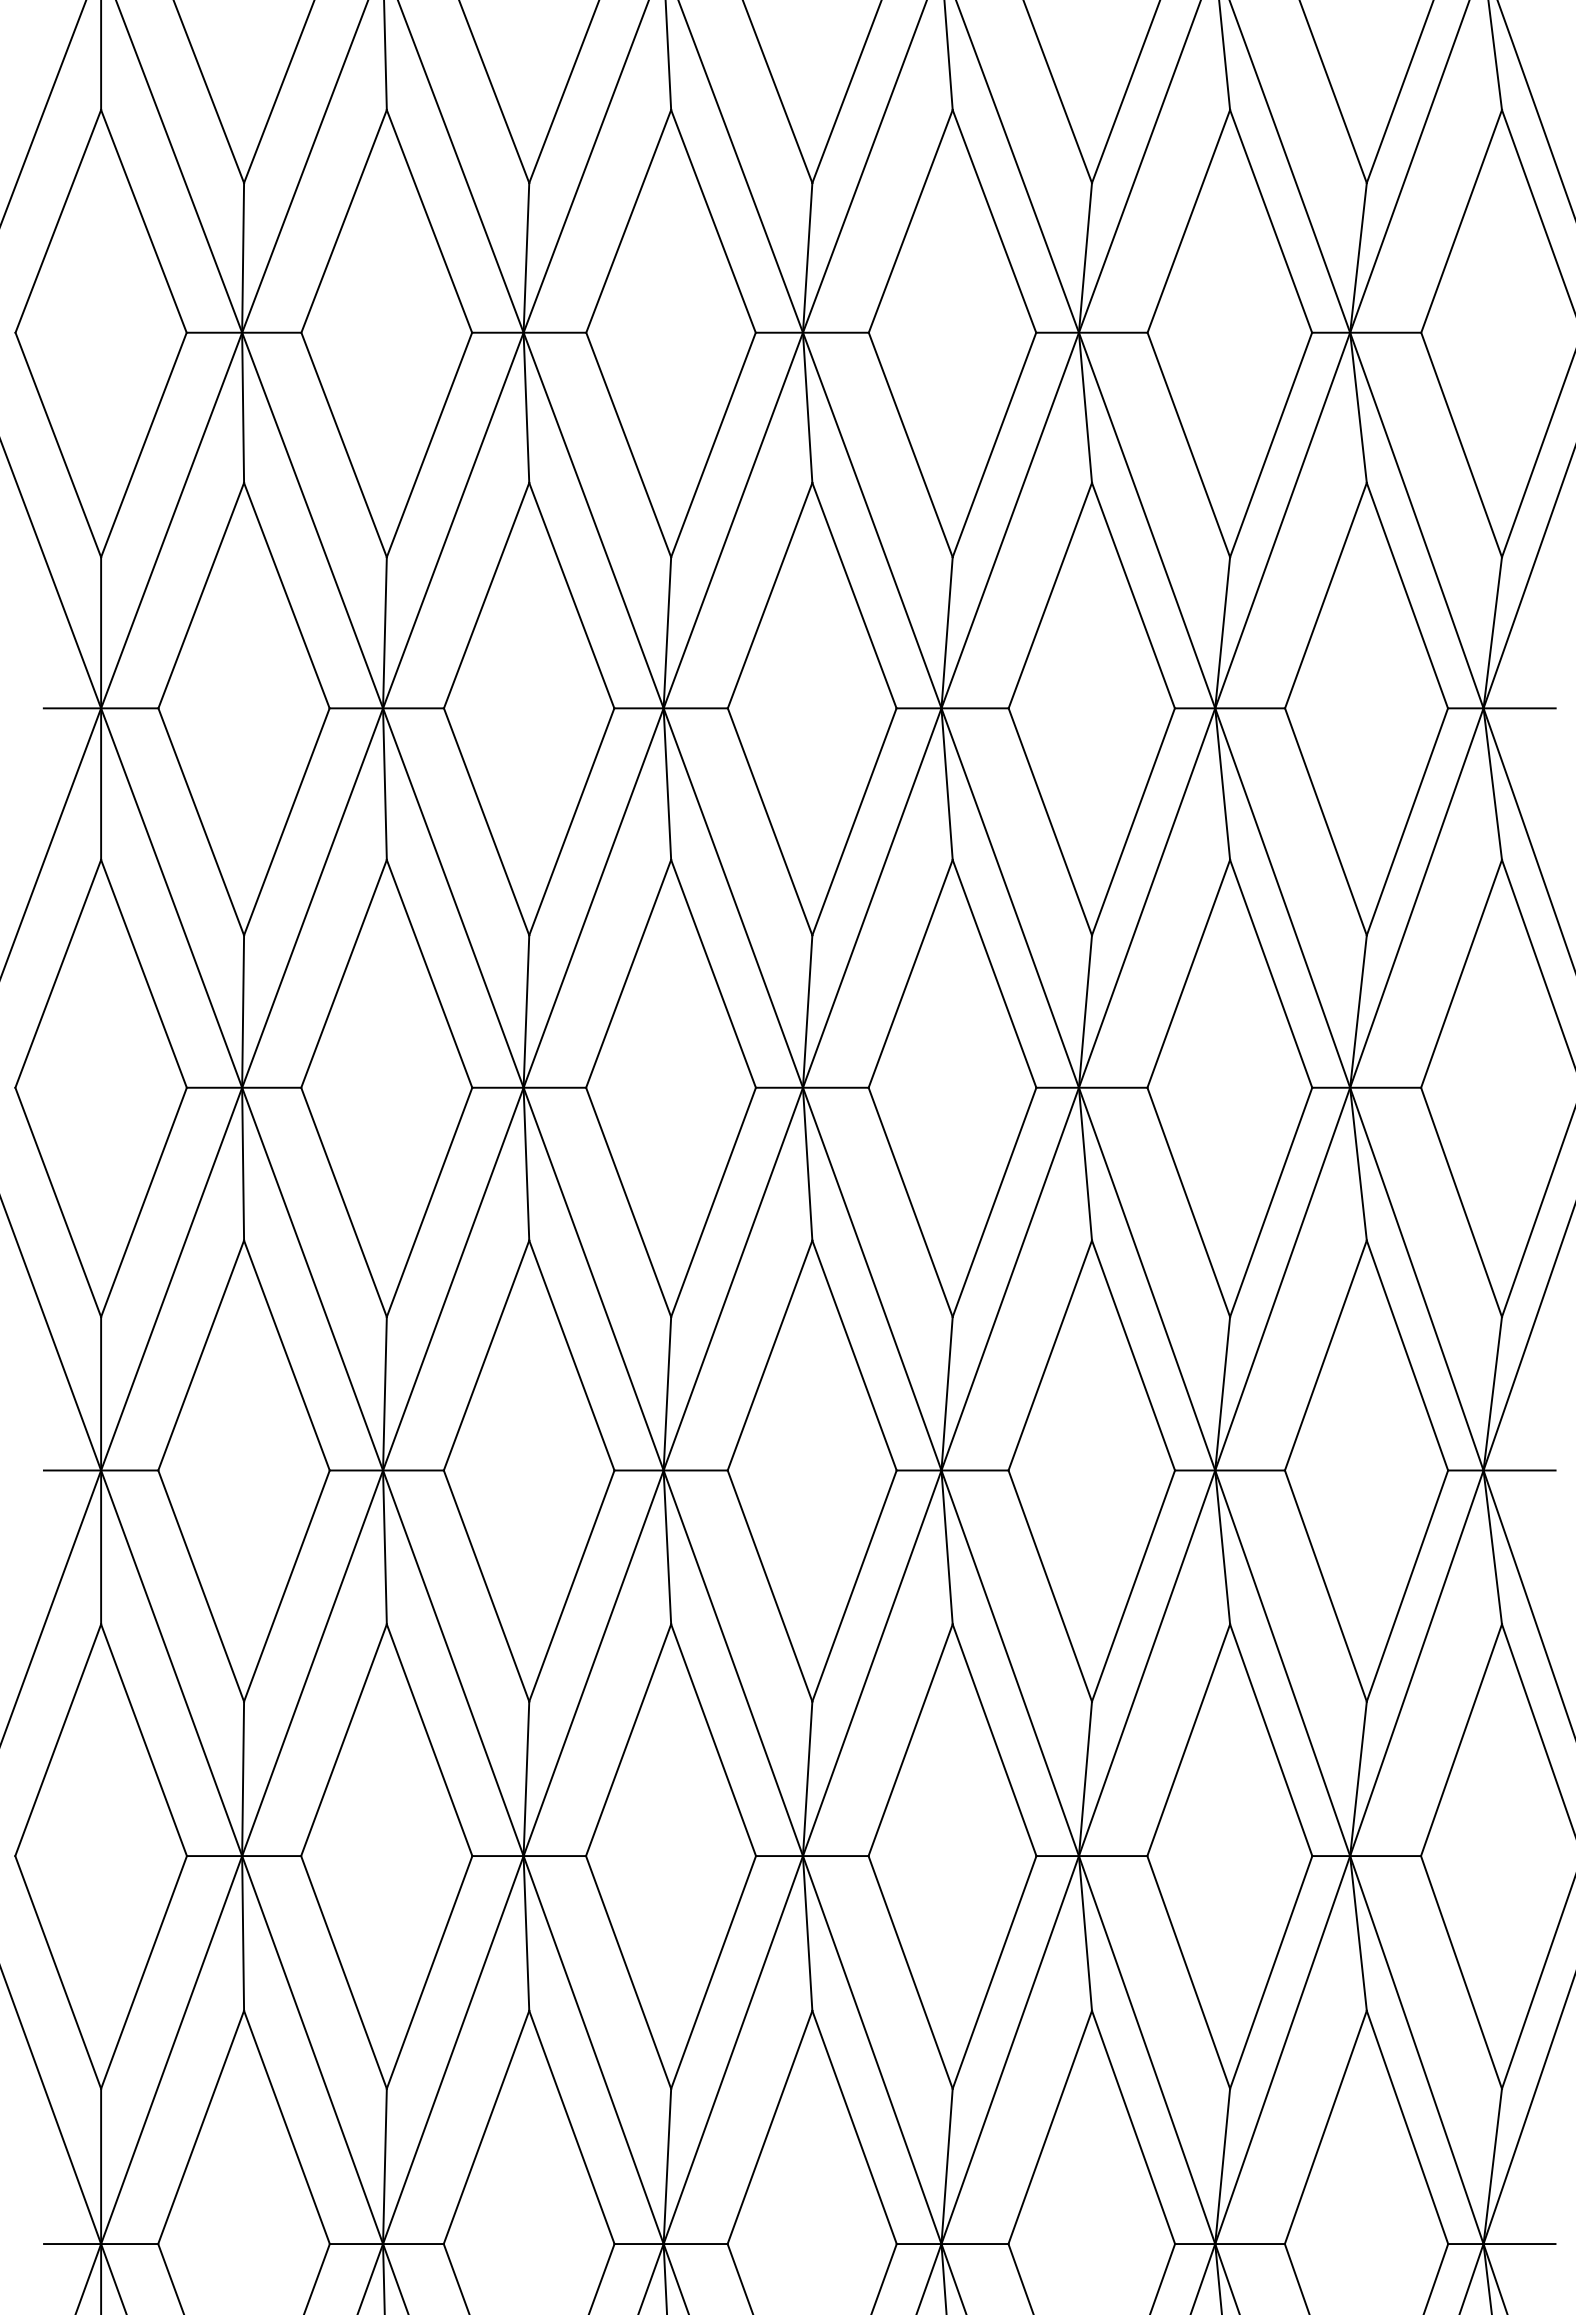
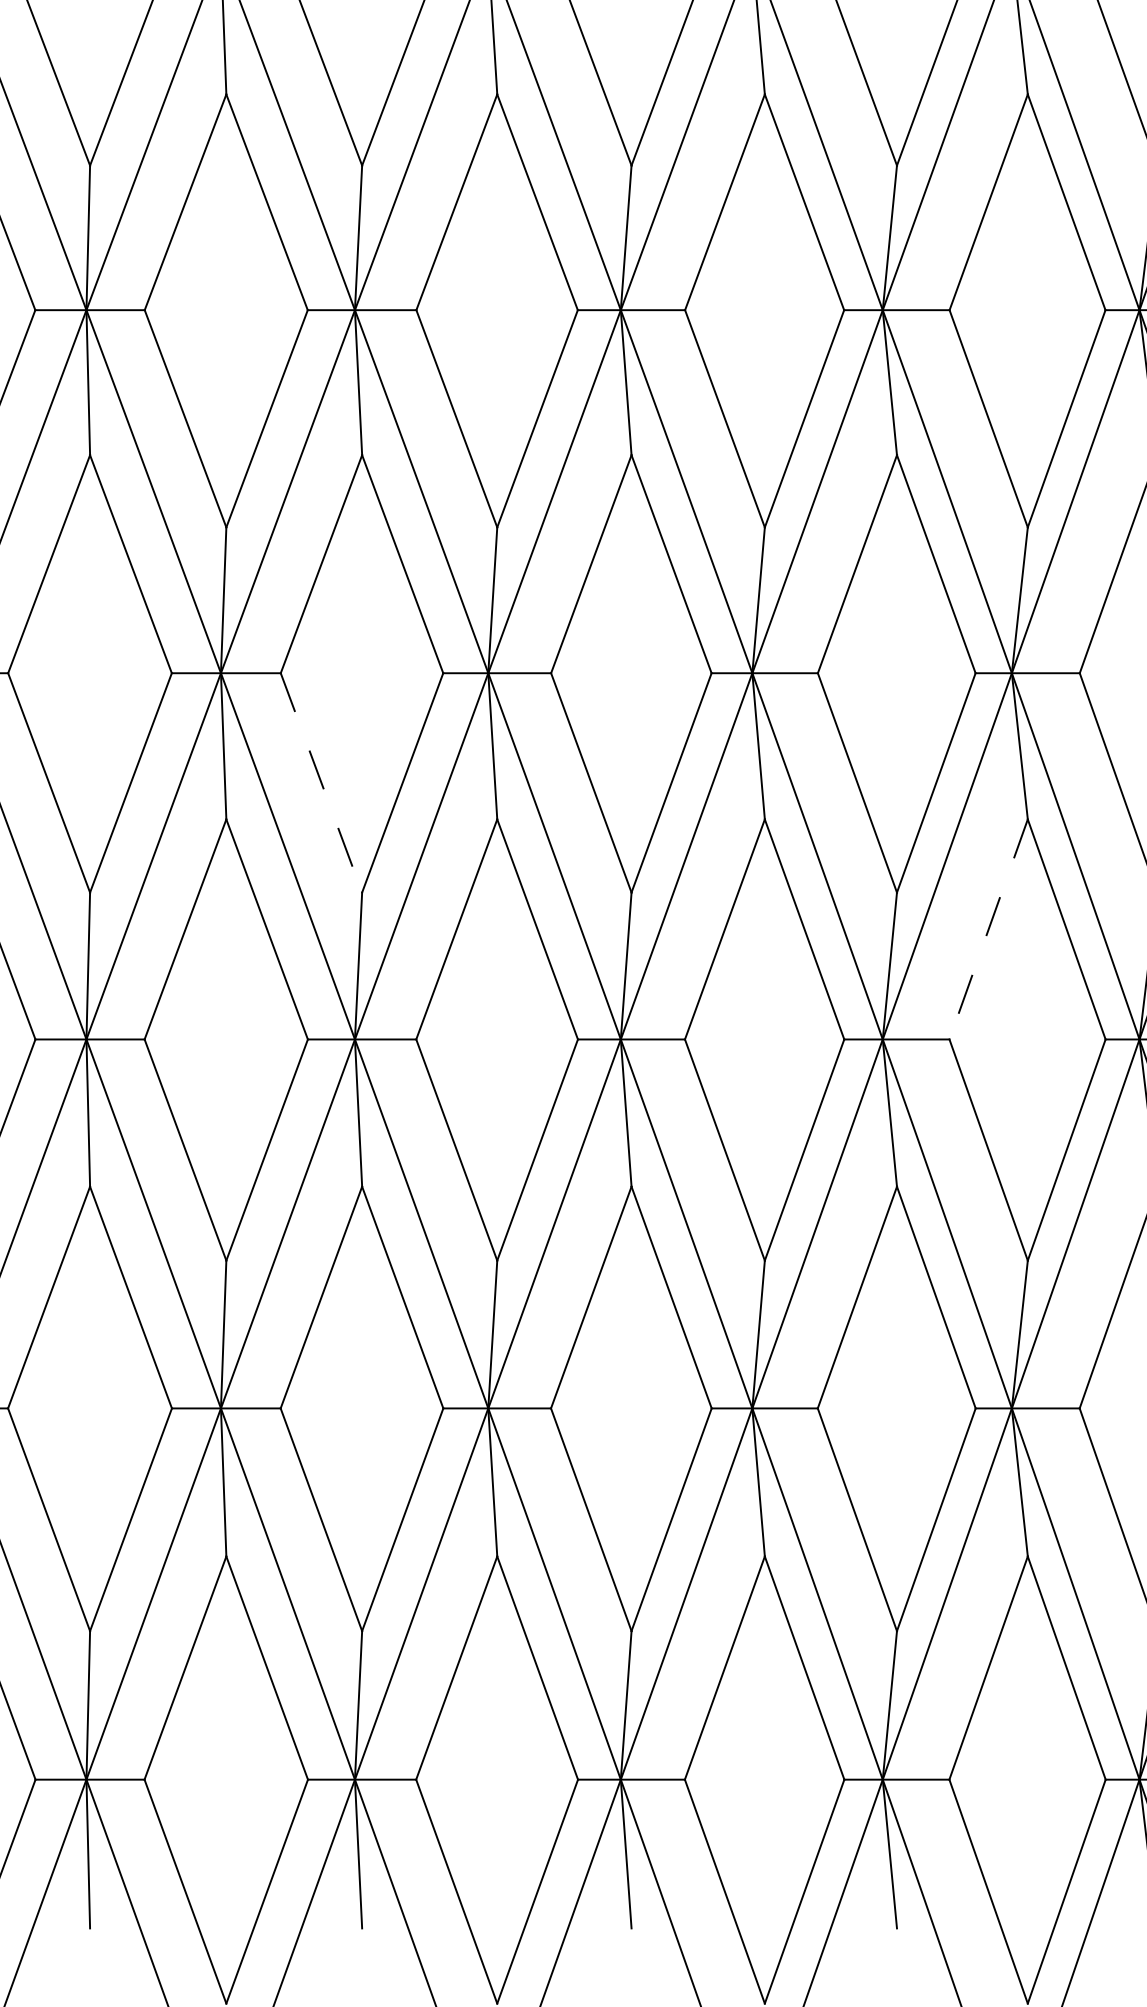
line: (628, 1202) -> (321, 783), solid -> dashed
line: (1325, 1355) -> (988, 929), solid -> dashed

